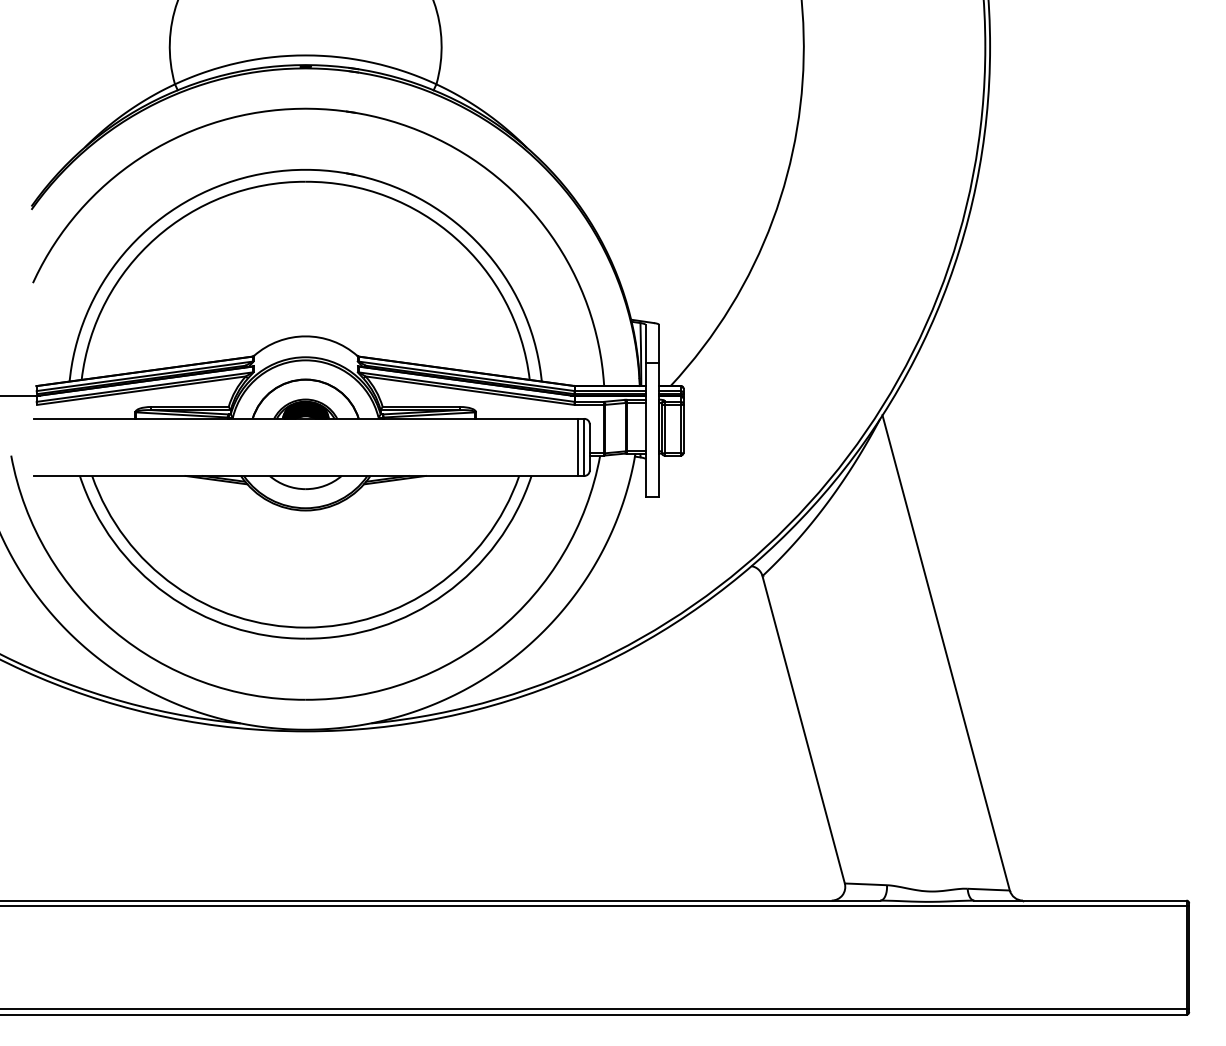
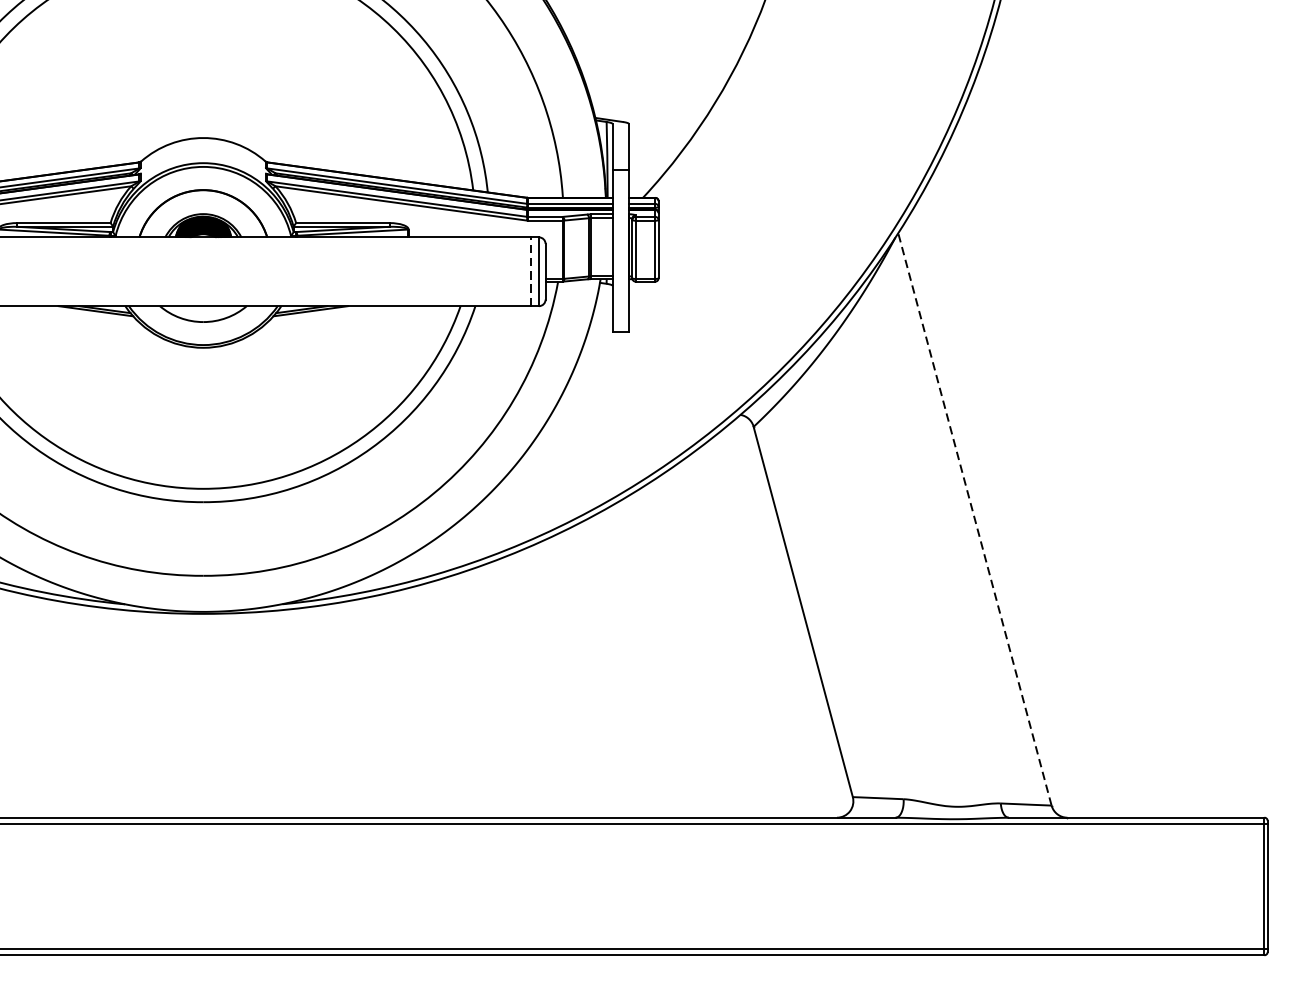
line: (577, 447) -> (530, 271), solid -> dashed
line: (946, 652) -> (975, 518), solid -> dashed

